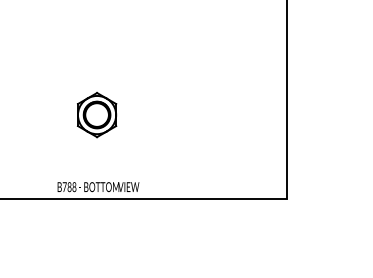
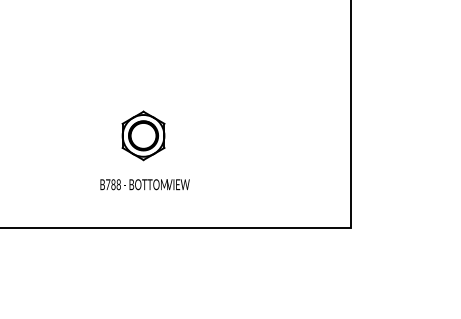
text: (97, 186) -> (144, 184), moved

